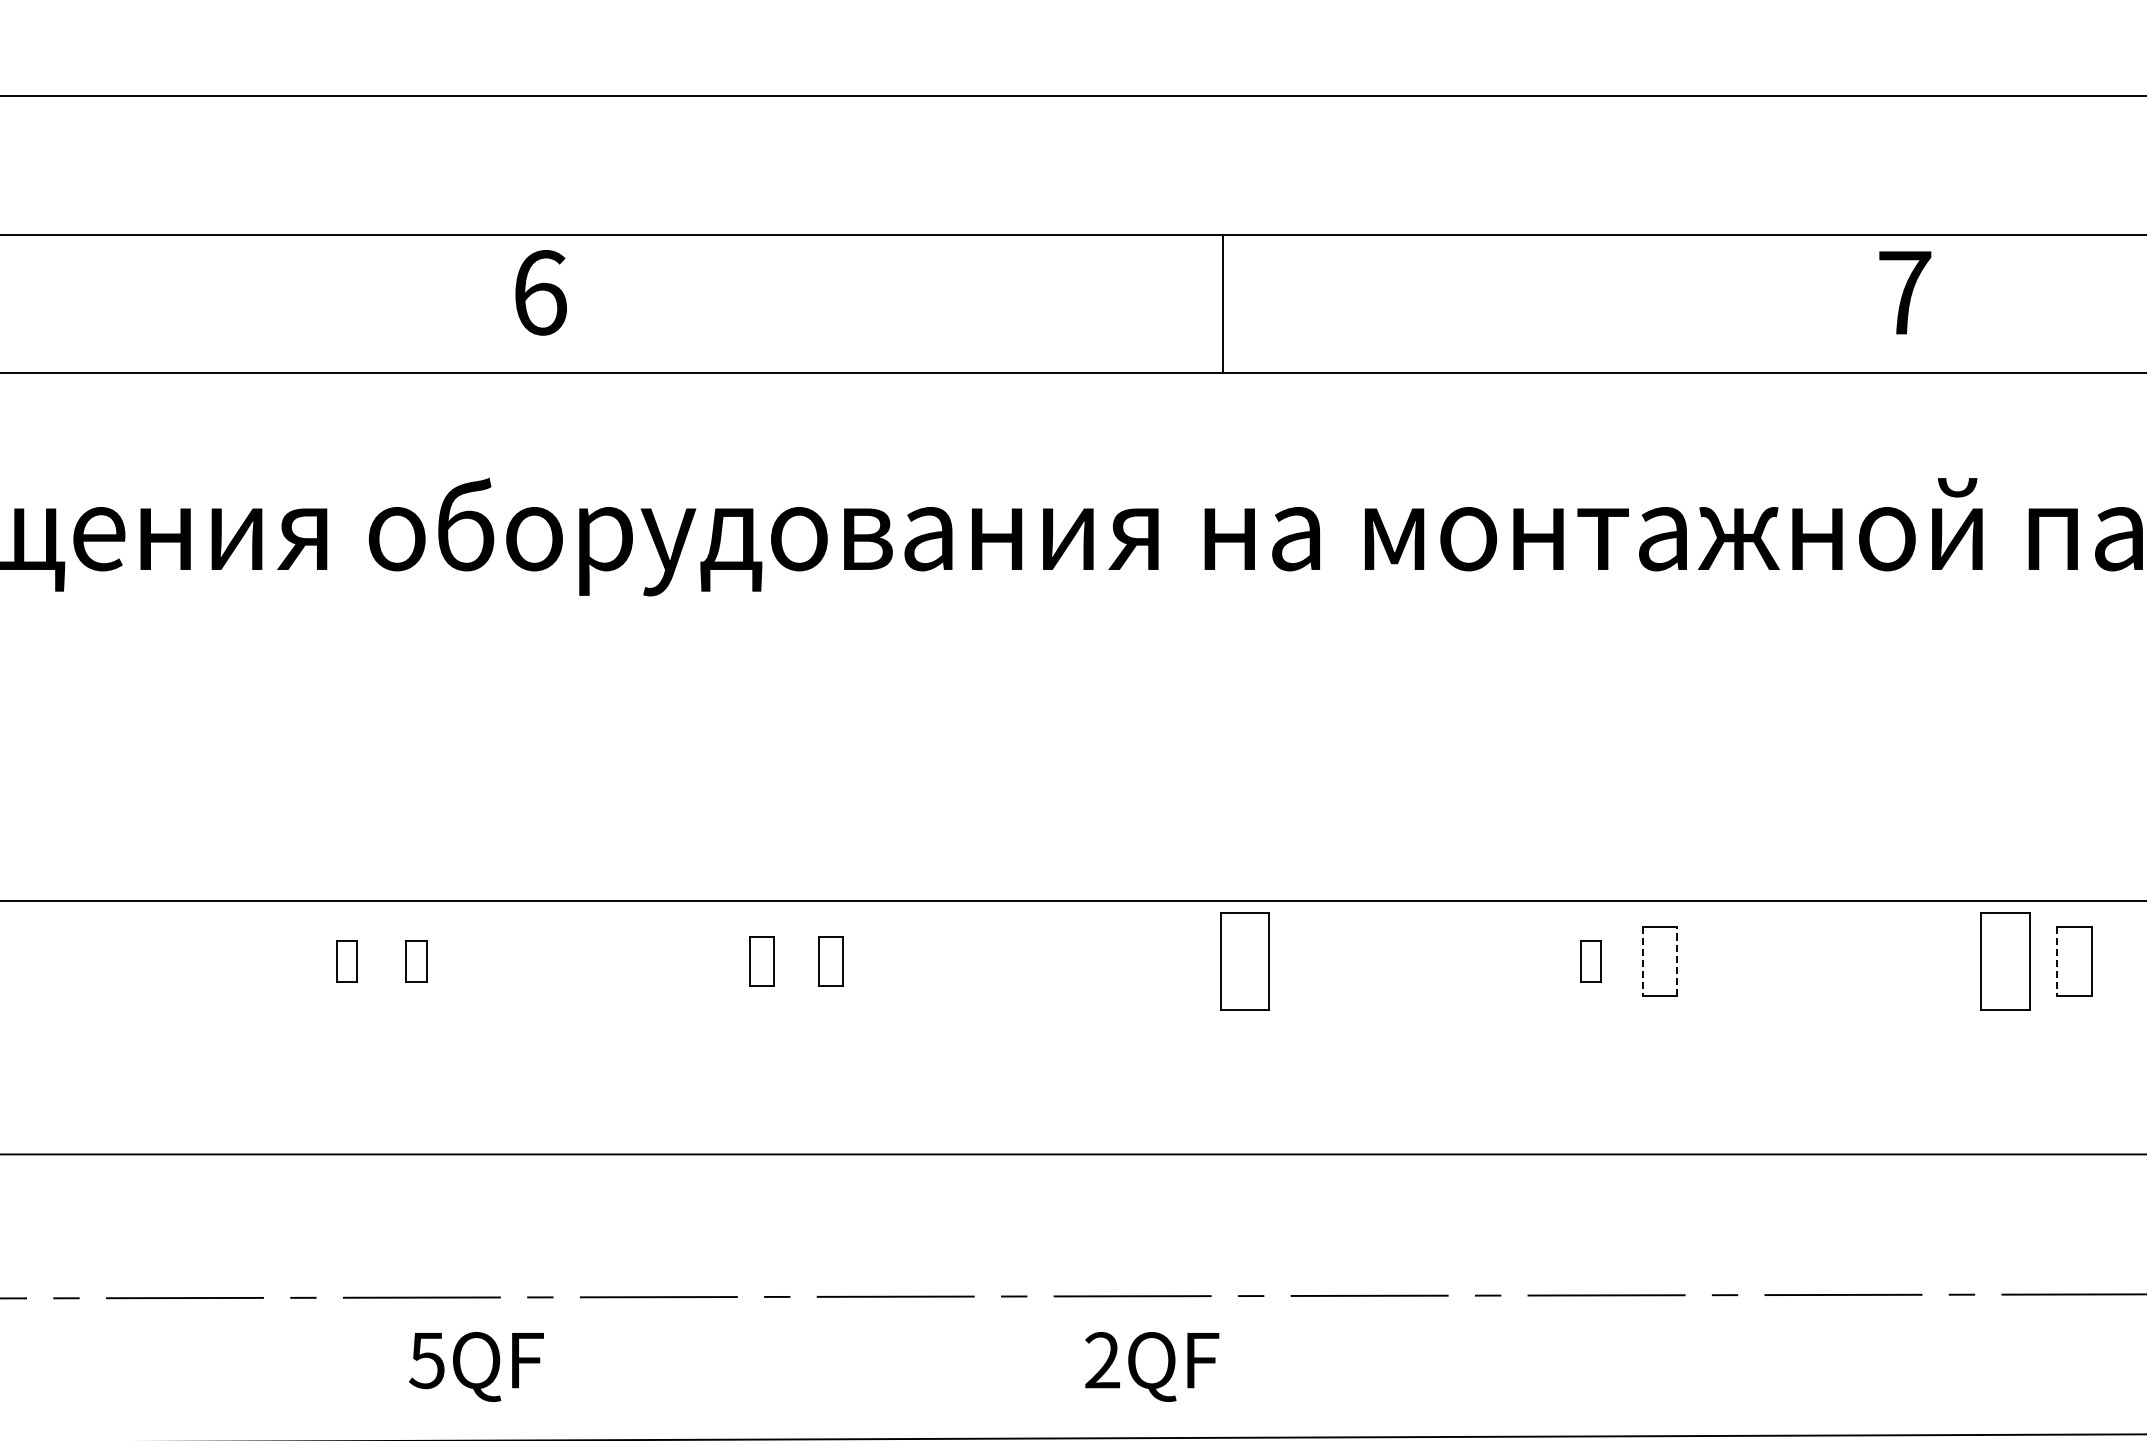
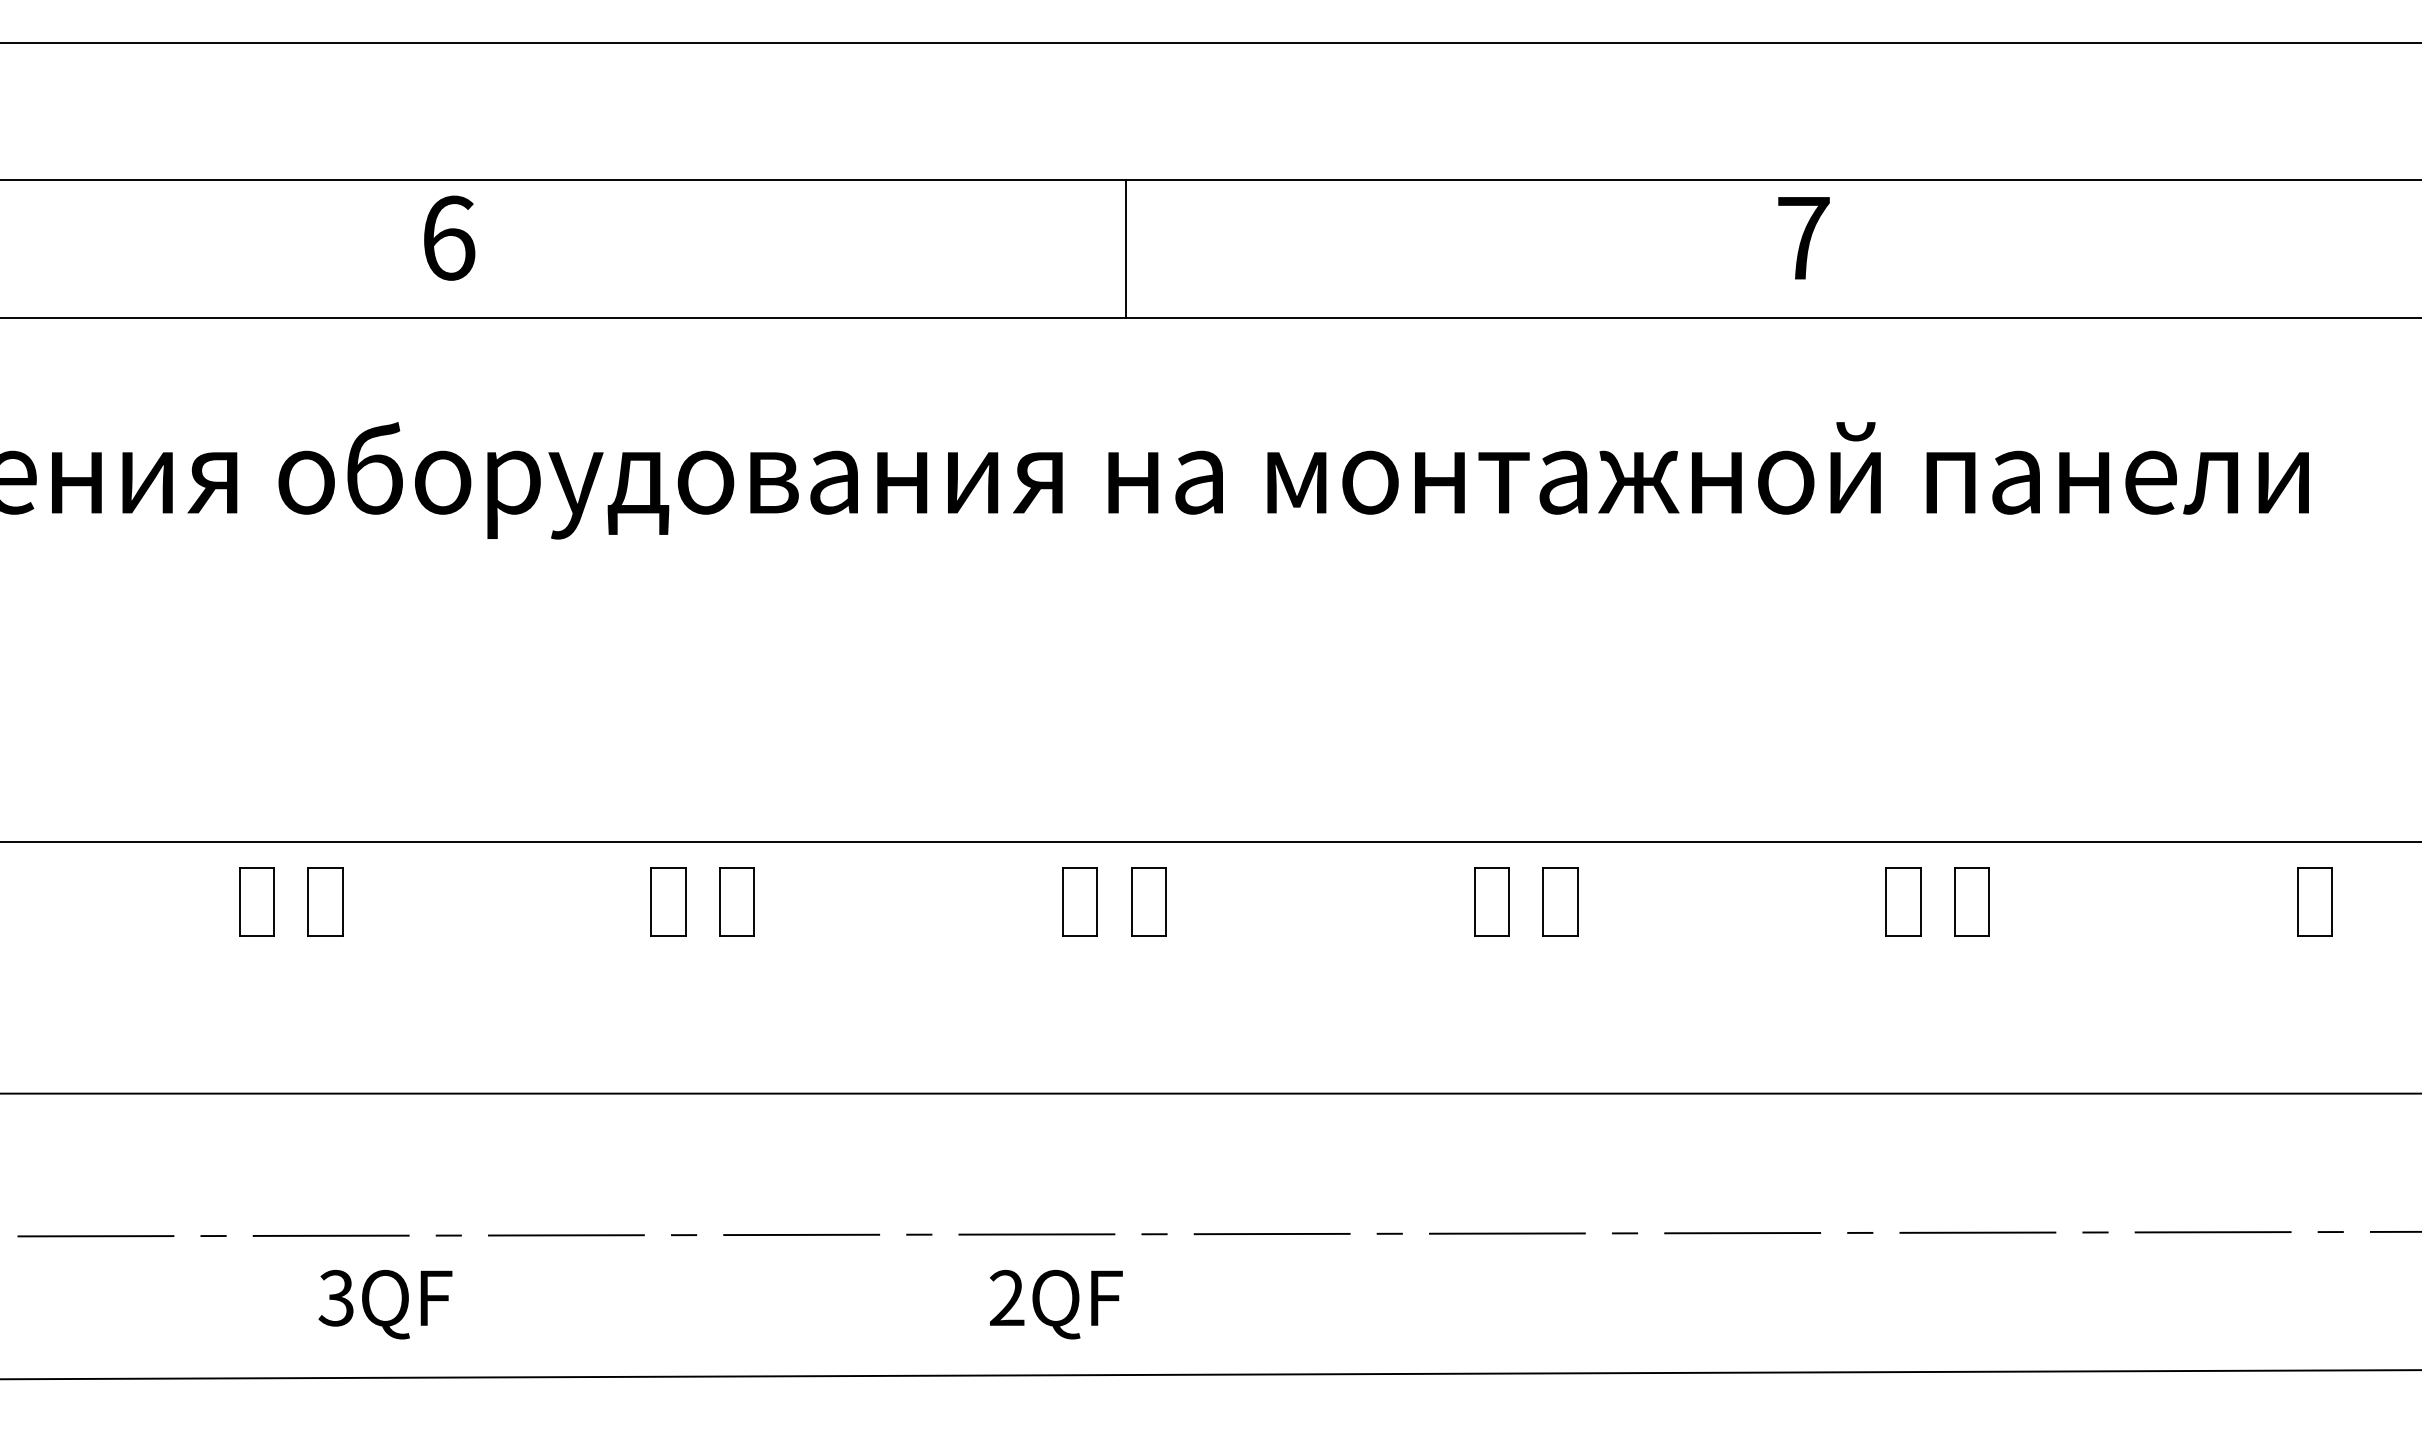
part: (346, 960) -> (256, 901), size x1.67
part: (416, 960) -> (325, 901), size x1.67
part: (761, 960) -> (668, 901), size x1.43
part: (830, 960) -> (736, 901), size x1.43
part: (1175, 960) -> (1079, 901), added
part: (1245, 960) -> (1148, 901), size x0.71
part: (1590, 960) -> (1491, 901), size x1.67
line: (1677, 960) -> (1577, 901), dashed -> solid
part: (2005, 960) -> (1903, 901), size x0.71
line: (1642, 961) -> (1543, 902), dashed -> solid
line: (2056, 961) -> (1954, 902), dashed -> solid
text: (426, 1359) -> (335, 1297), 5QF -> 3QF

